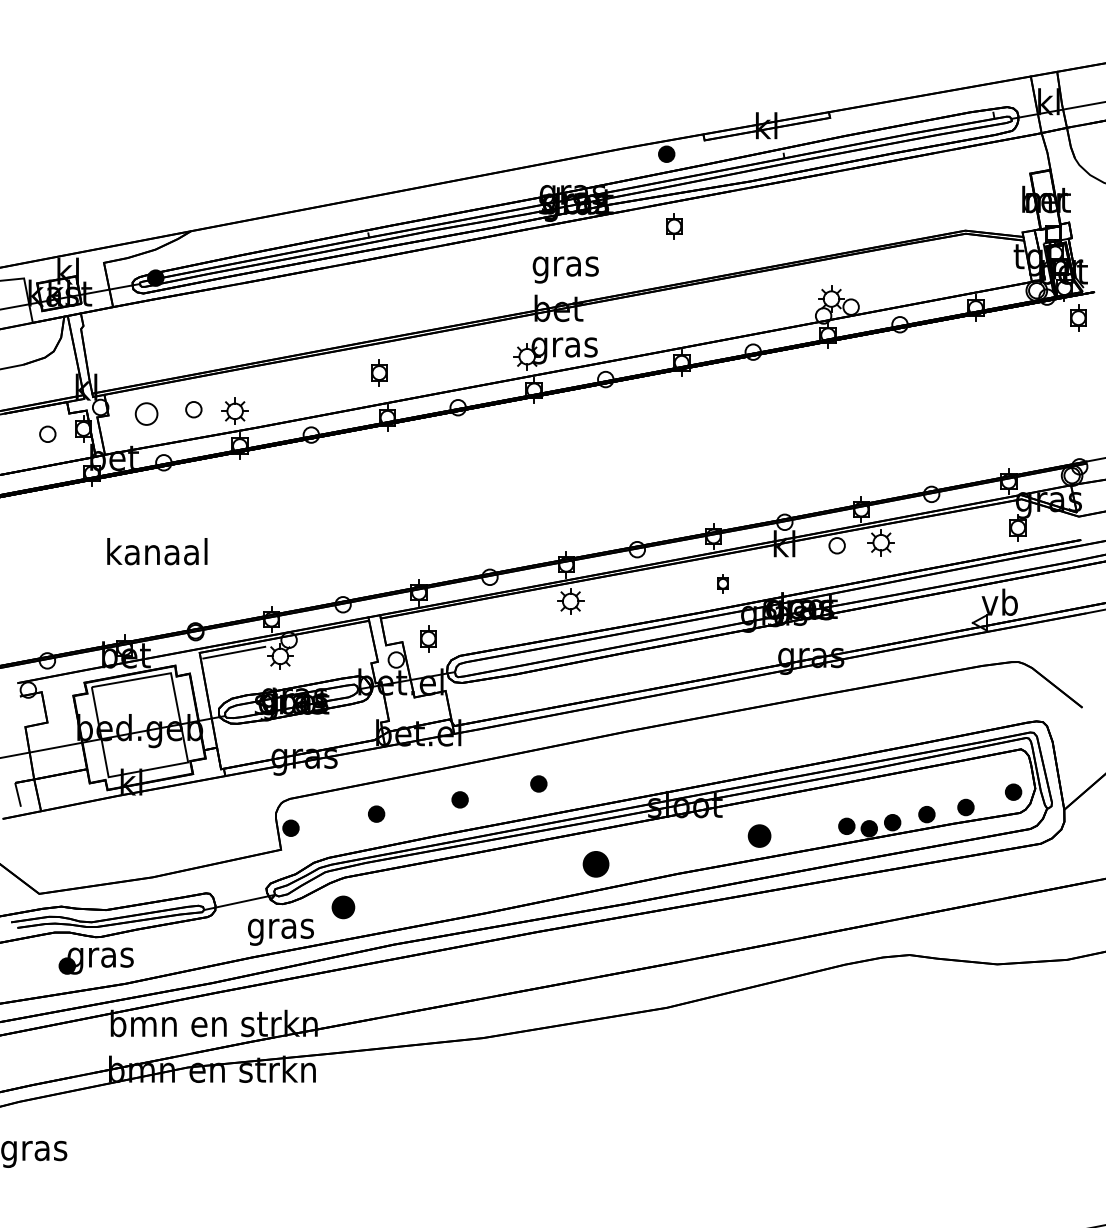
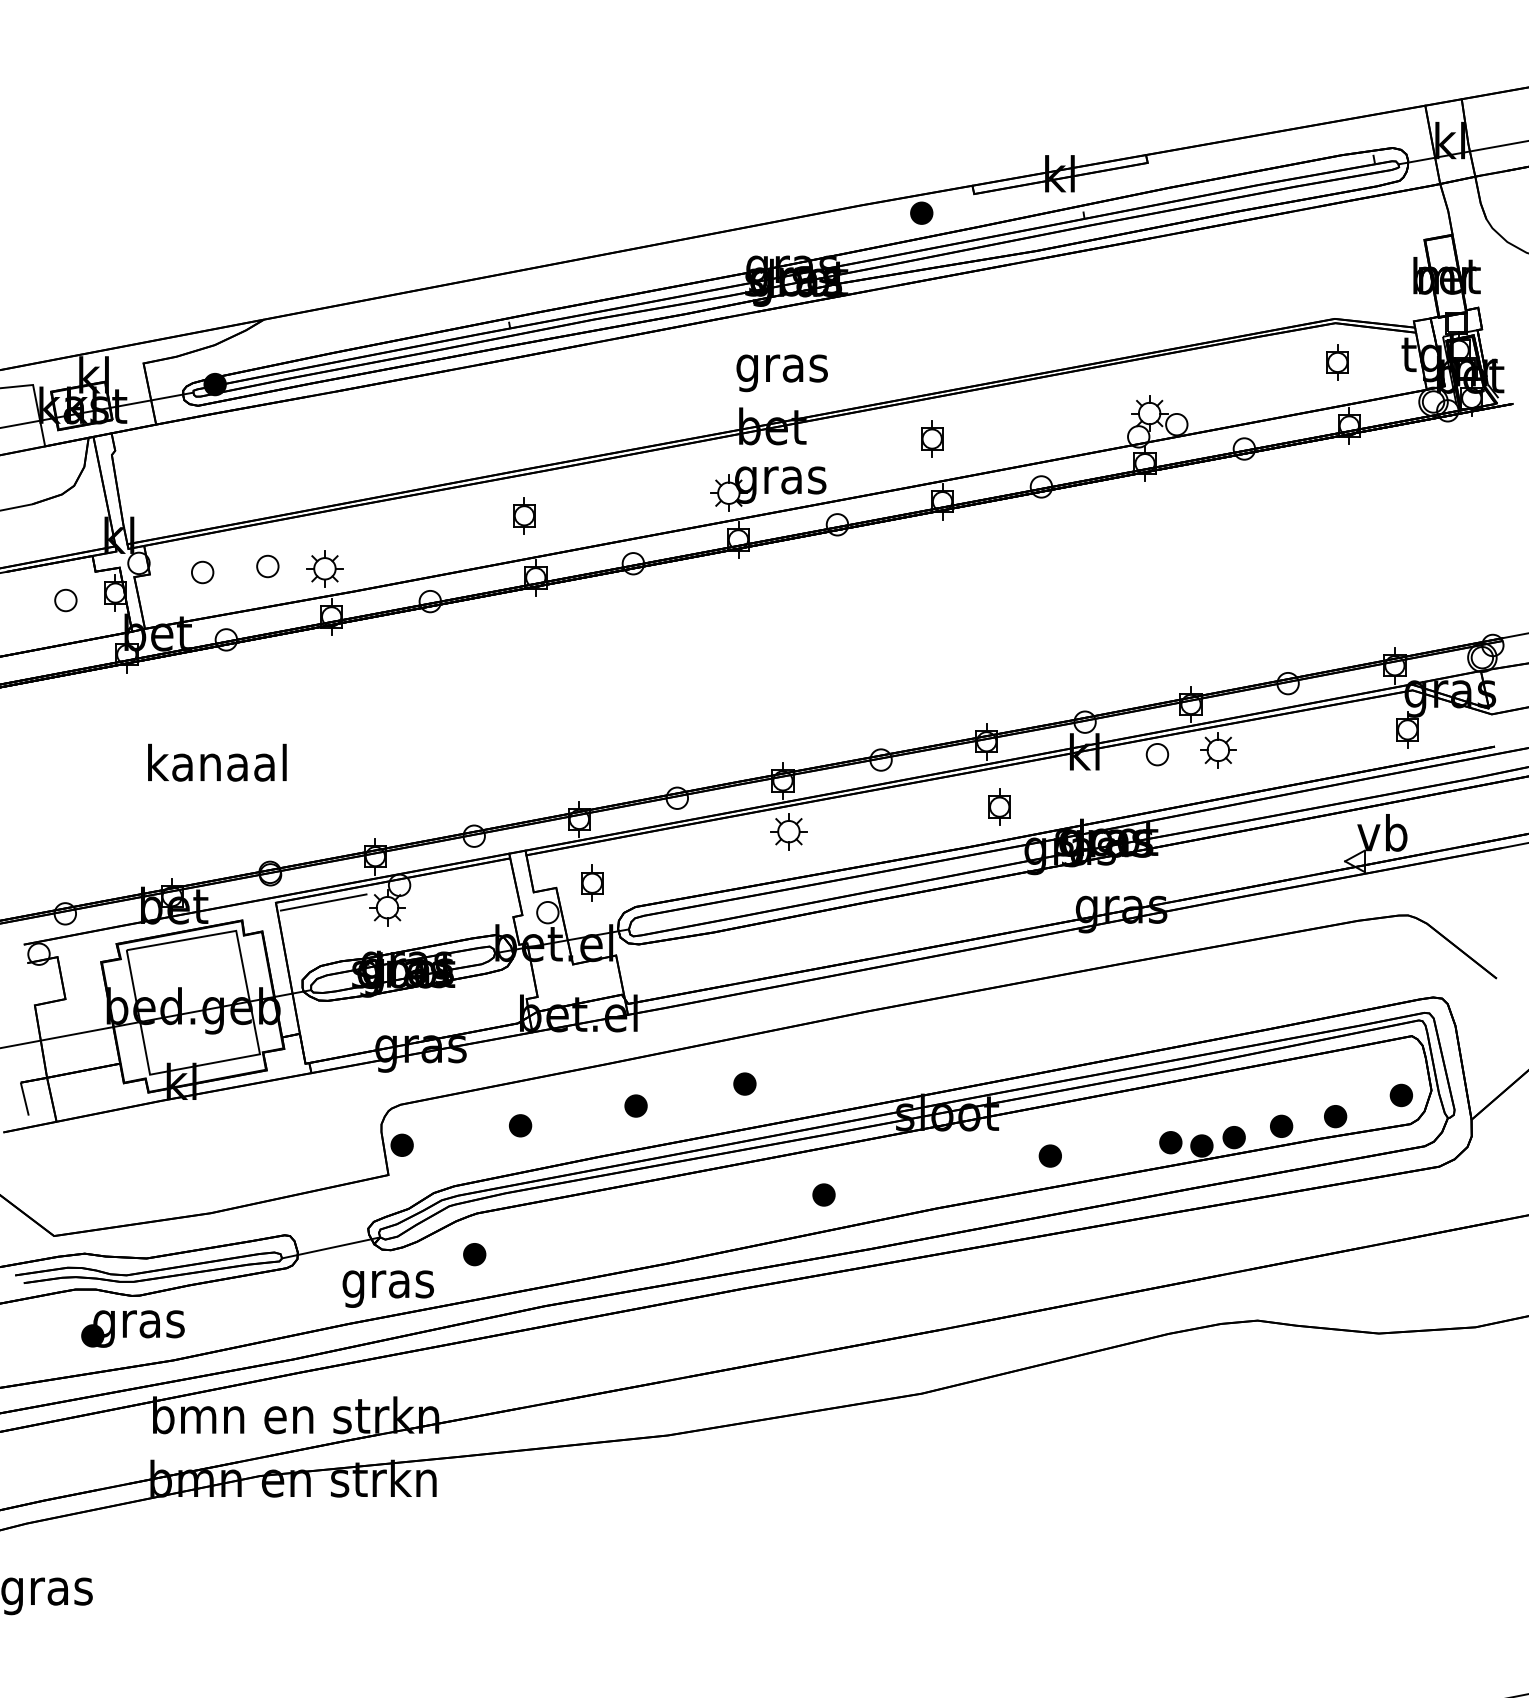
part: (674, 226) -> (932, 438), moved
part: (1078, 317) -> (1337, 361), moved
part: (146, 413) -> (202, 571), size x0.71
part: (722, 583) -> (998, 806), size x1.43
part: (759, 835) -> (1050, 1155), size x0.71
part: (595, 863) -> (823, 1194), size x0.62
part: (343, 906) -> (474, 1253), size x0.71

